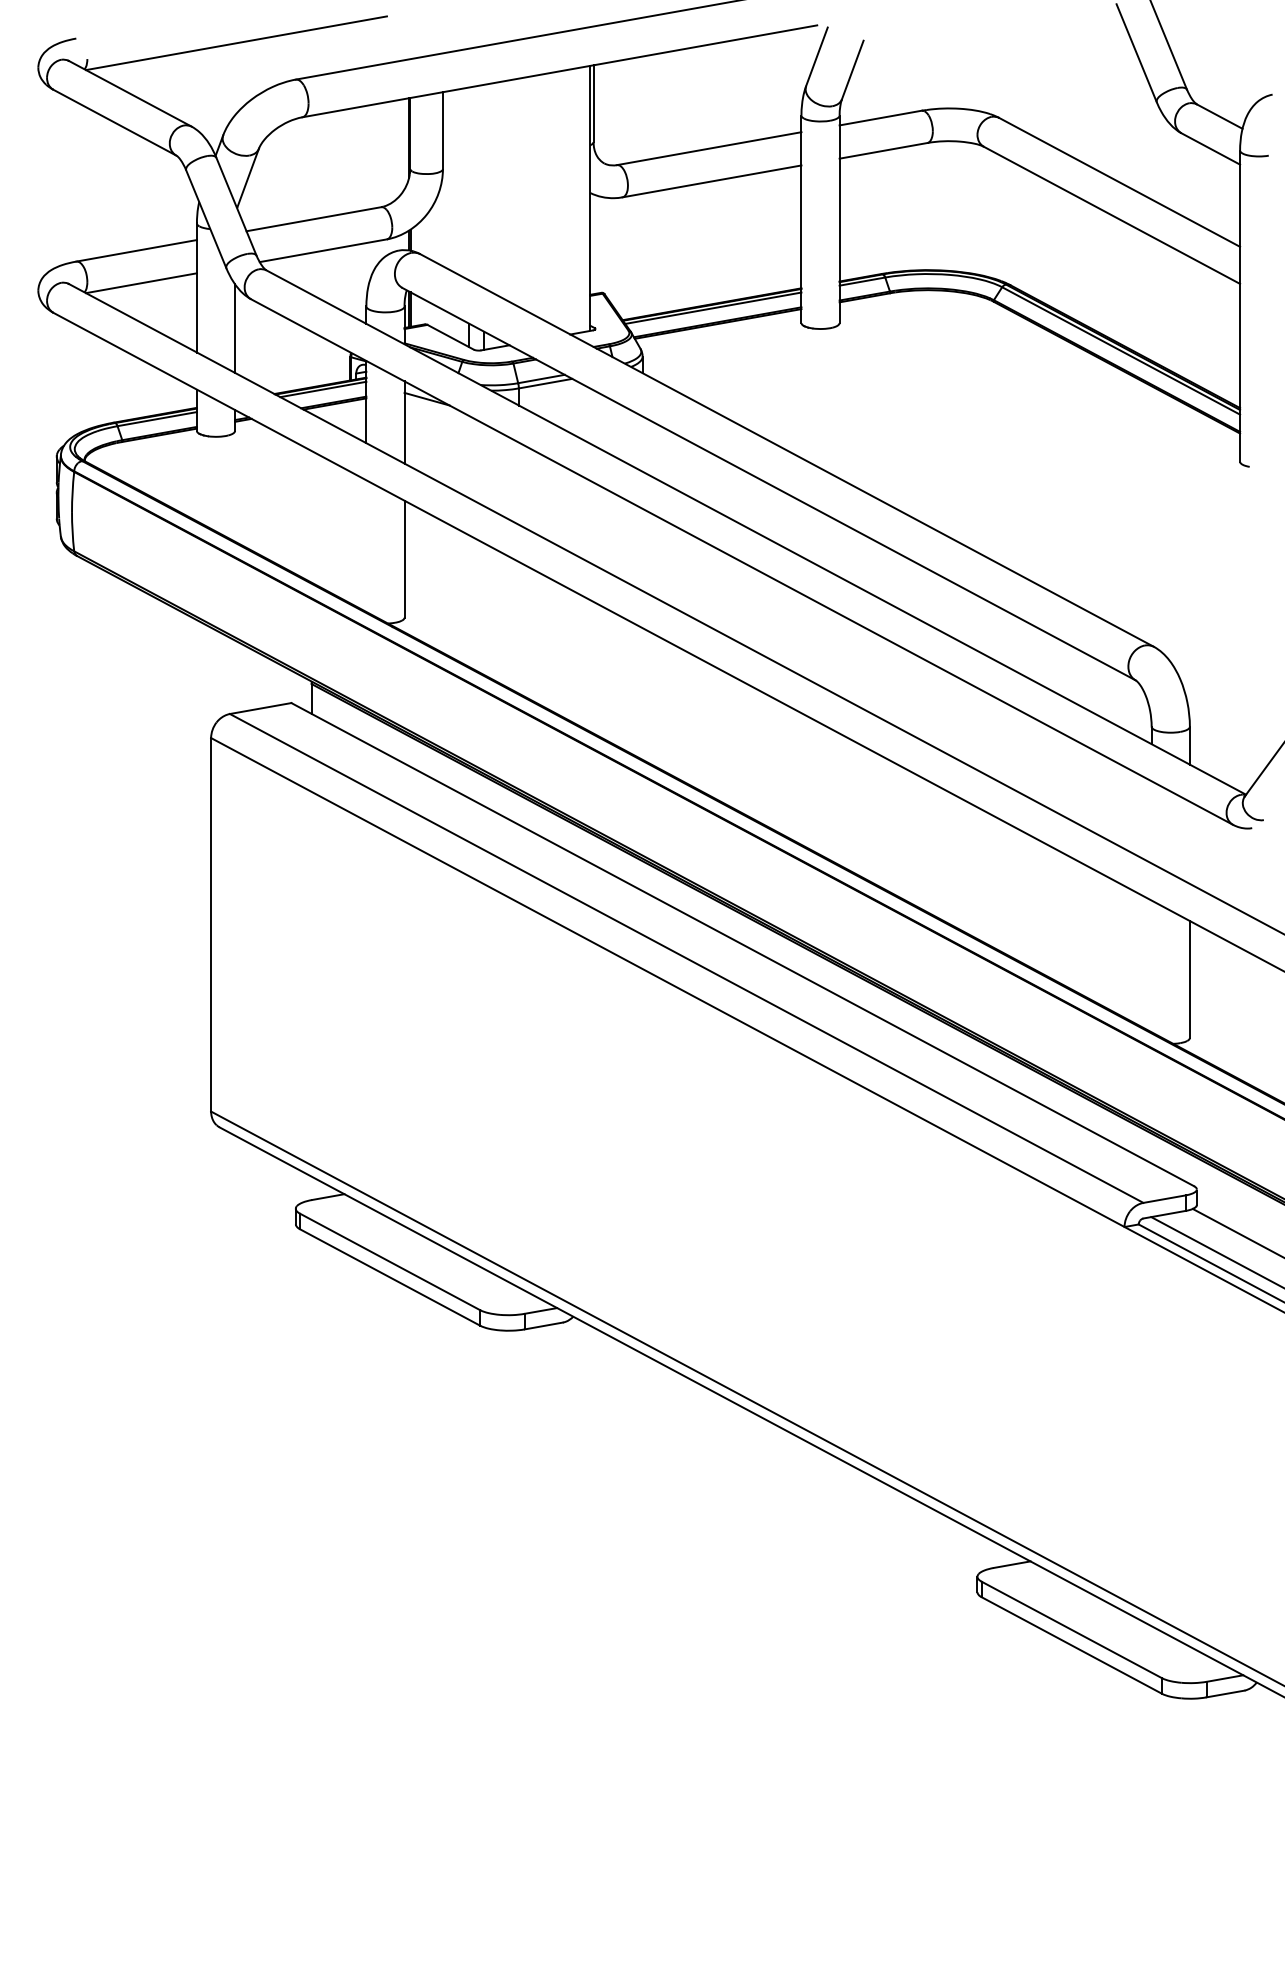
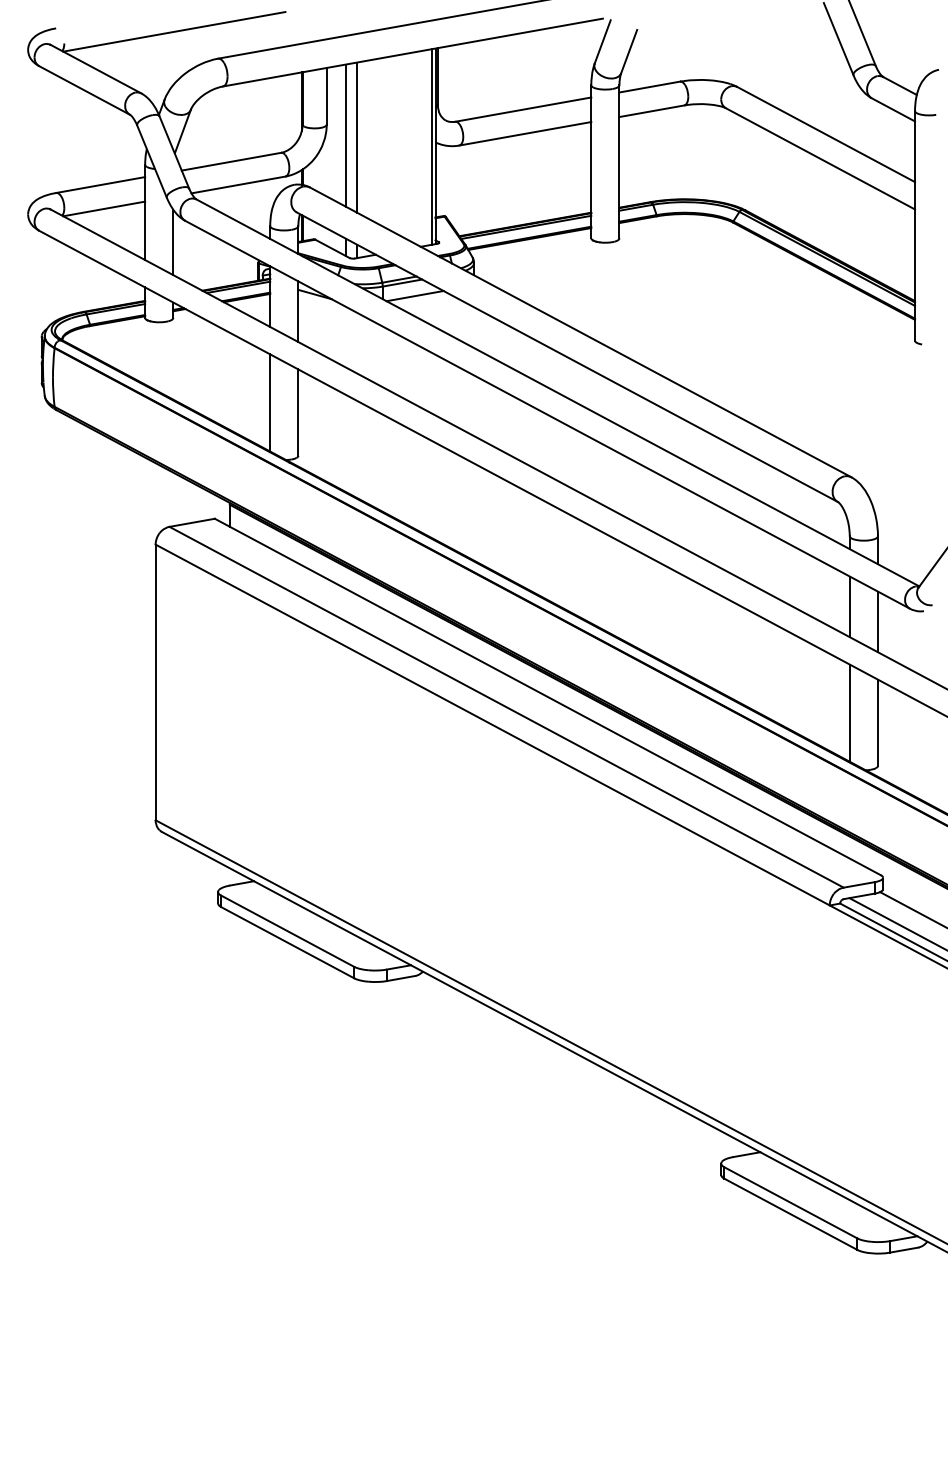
line: (468, 183) -> (345, 135), added
line: (483, 186) -> (356, 137), added
line: (584, 198) -> (431, 146), added
line: (562, 401) -> (414, 296), added
line: (366, 545) -> (270, 402), added
line: (1151, 822) -> (849, 606), added
line: (1189, 842) -> (877, 621), added
line: (1151, 966) -> (849, 713), added

